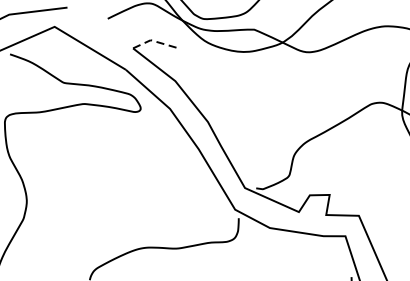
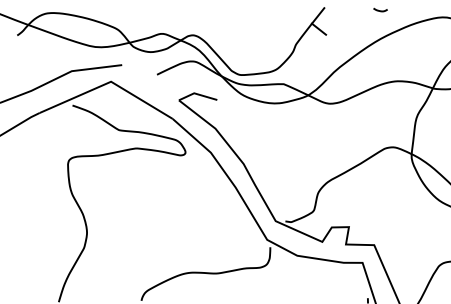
line: (154, 41) -> (197, 94), dashed -> solid

